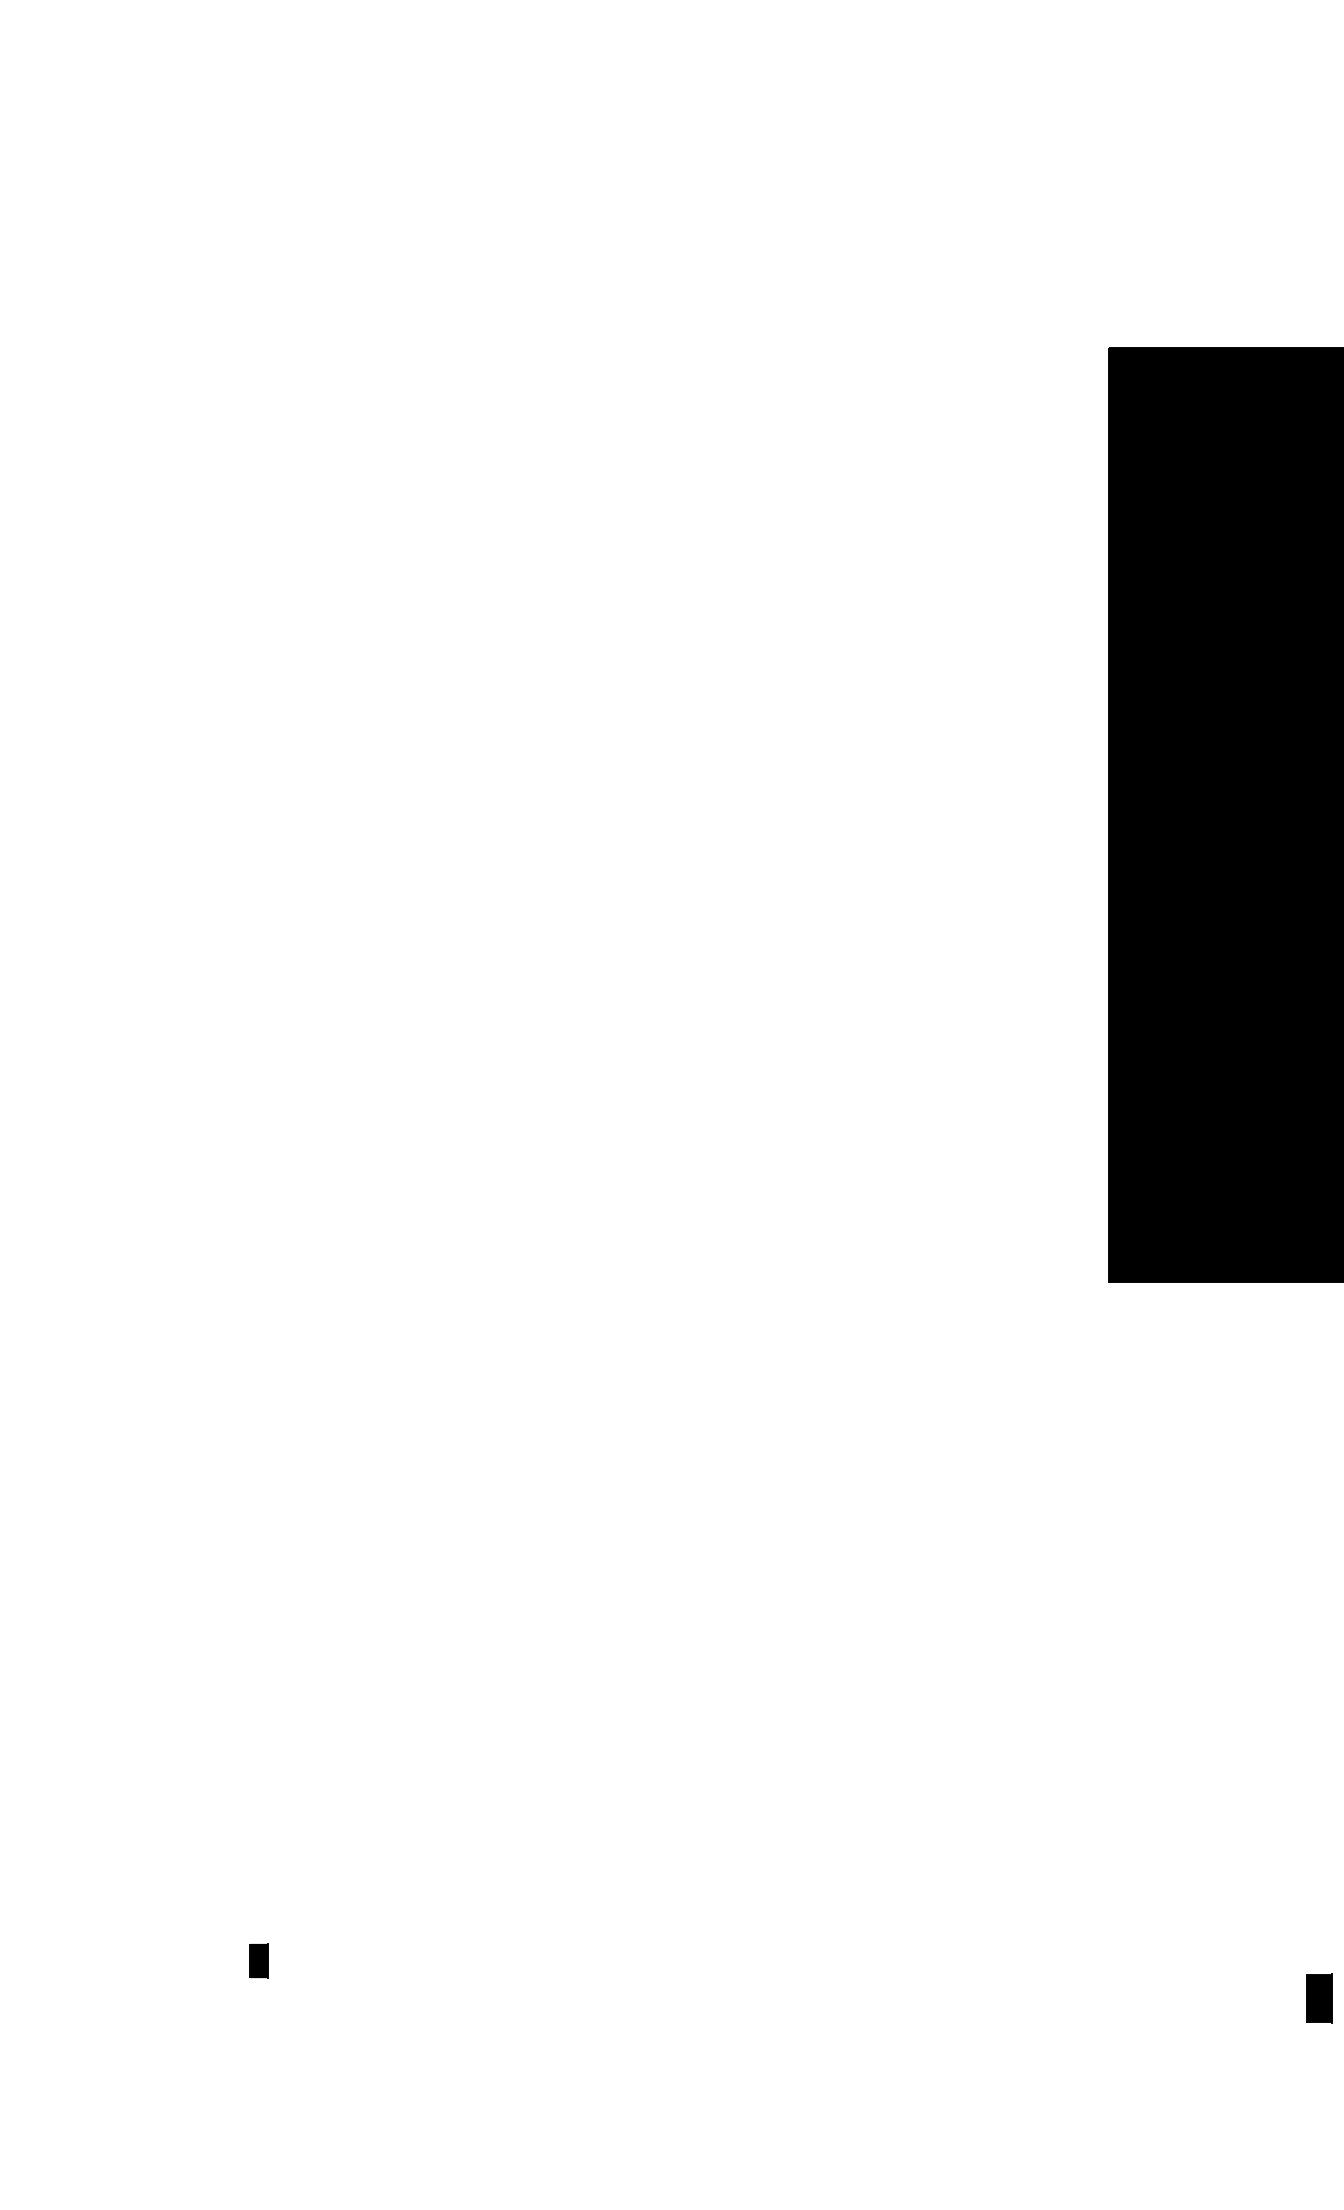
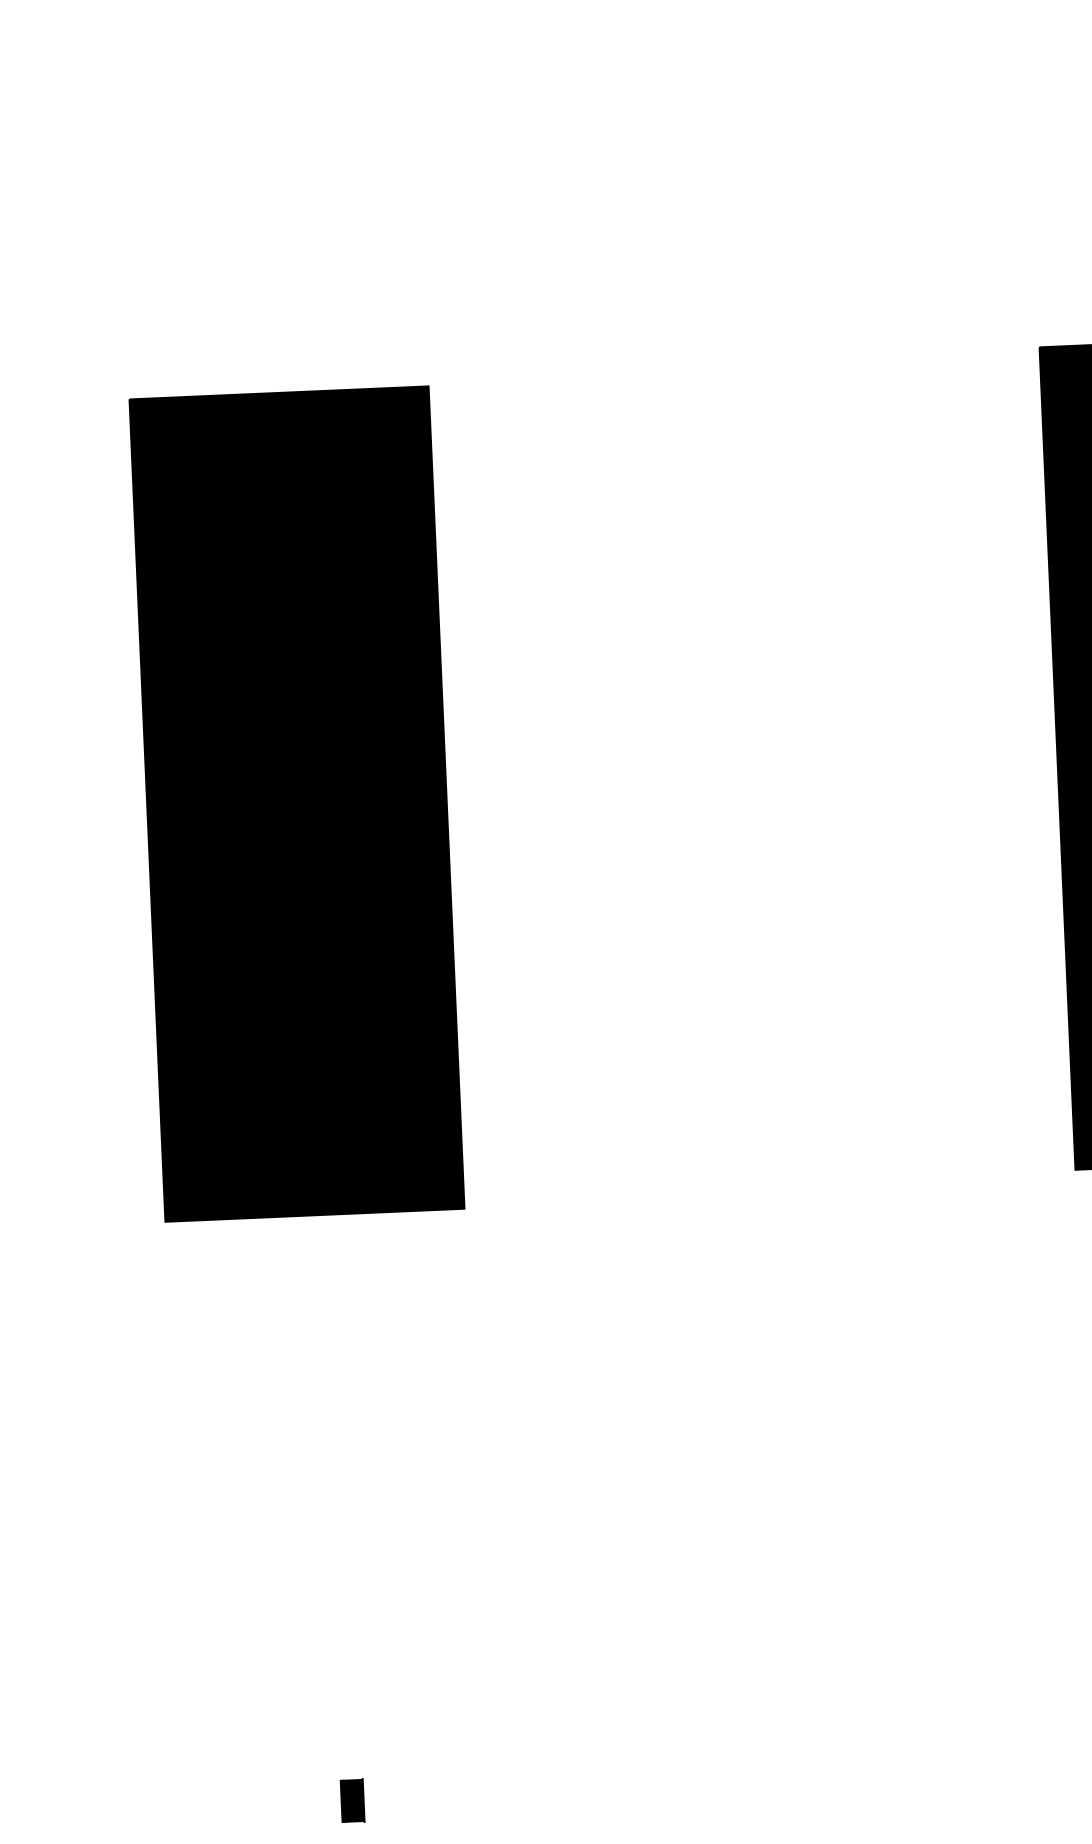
part: (245, 828) -> (297, 803), added
part: (259, 1960) -> (352, 1800), size x1.43

